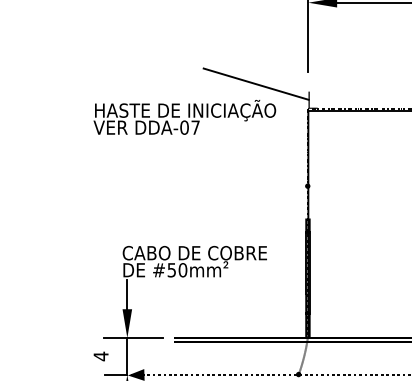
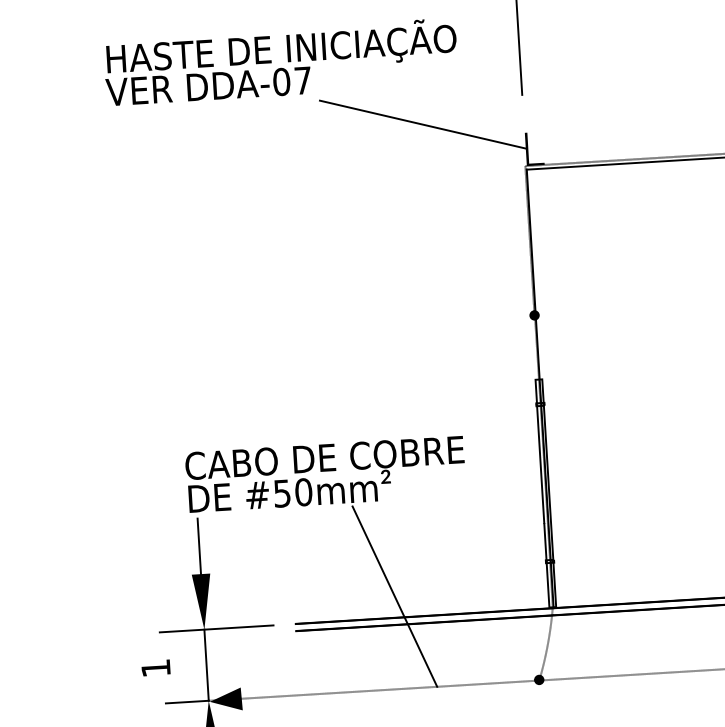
text: (184, 117) -> (280, 62), moved
line: (226, 326) -> (394, 595), added
text: (100, 356) -> (154, 668), 4 -> 1

